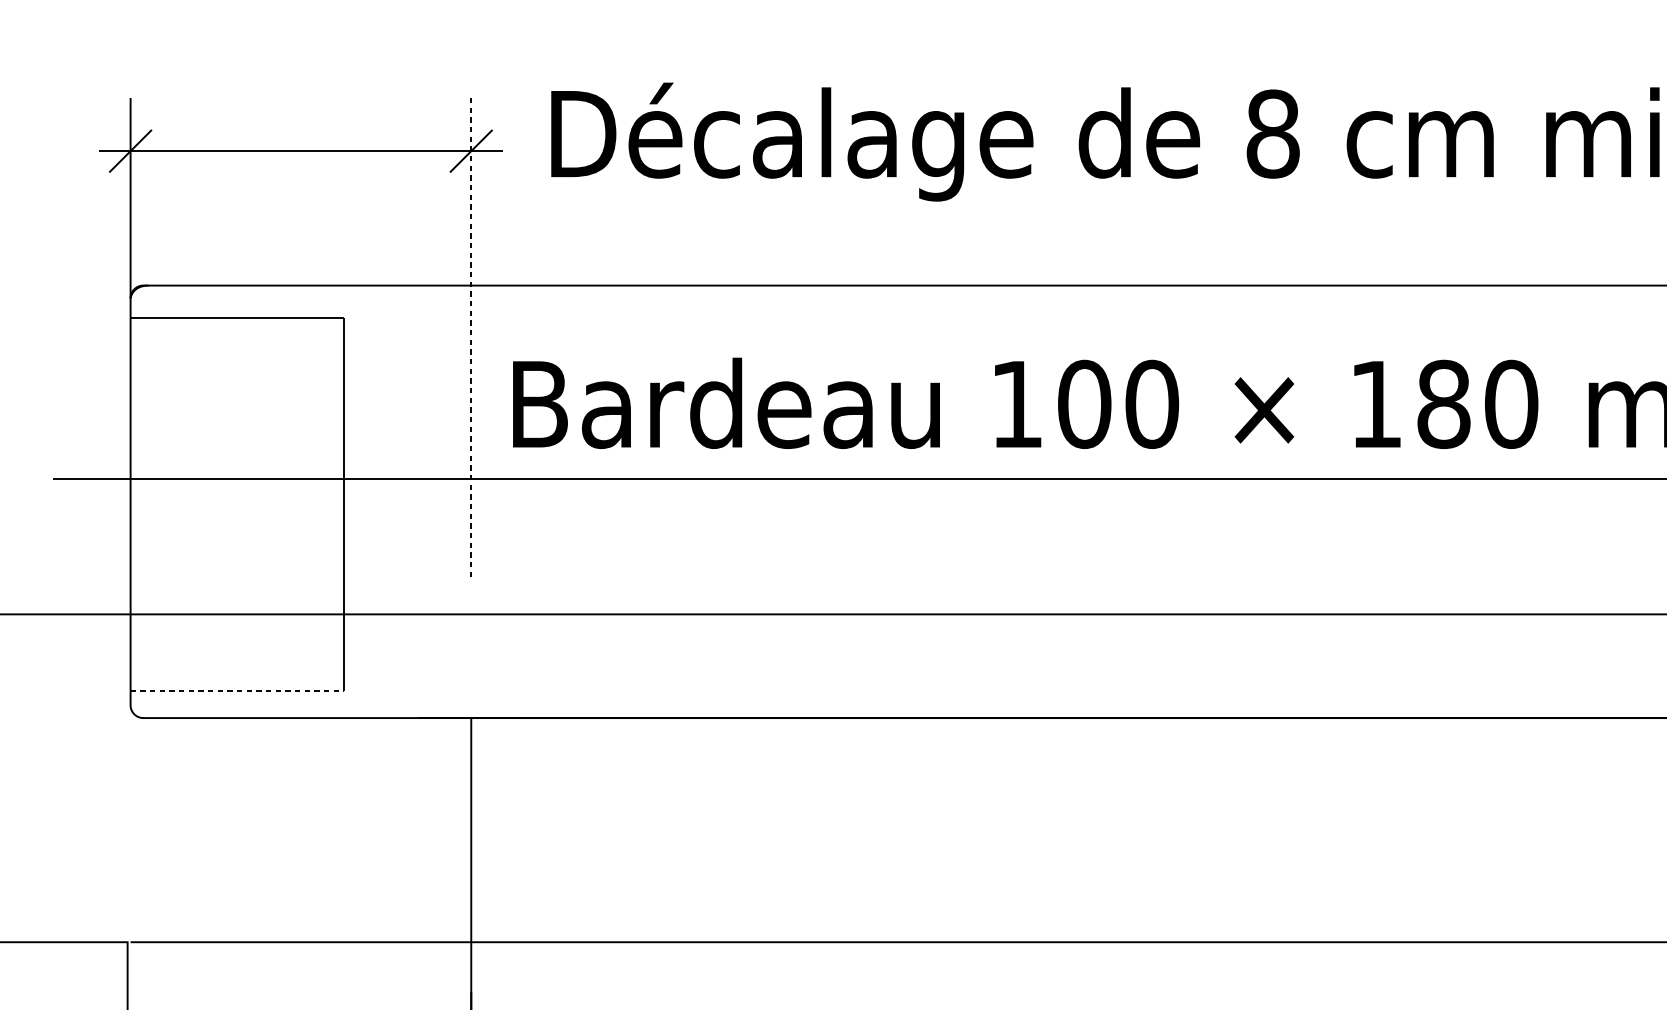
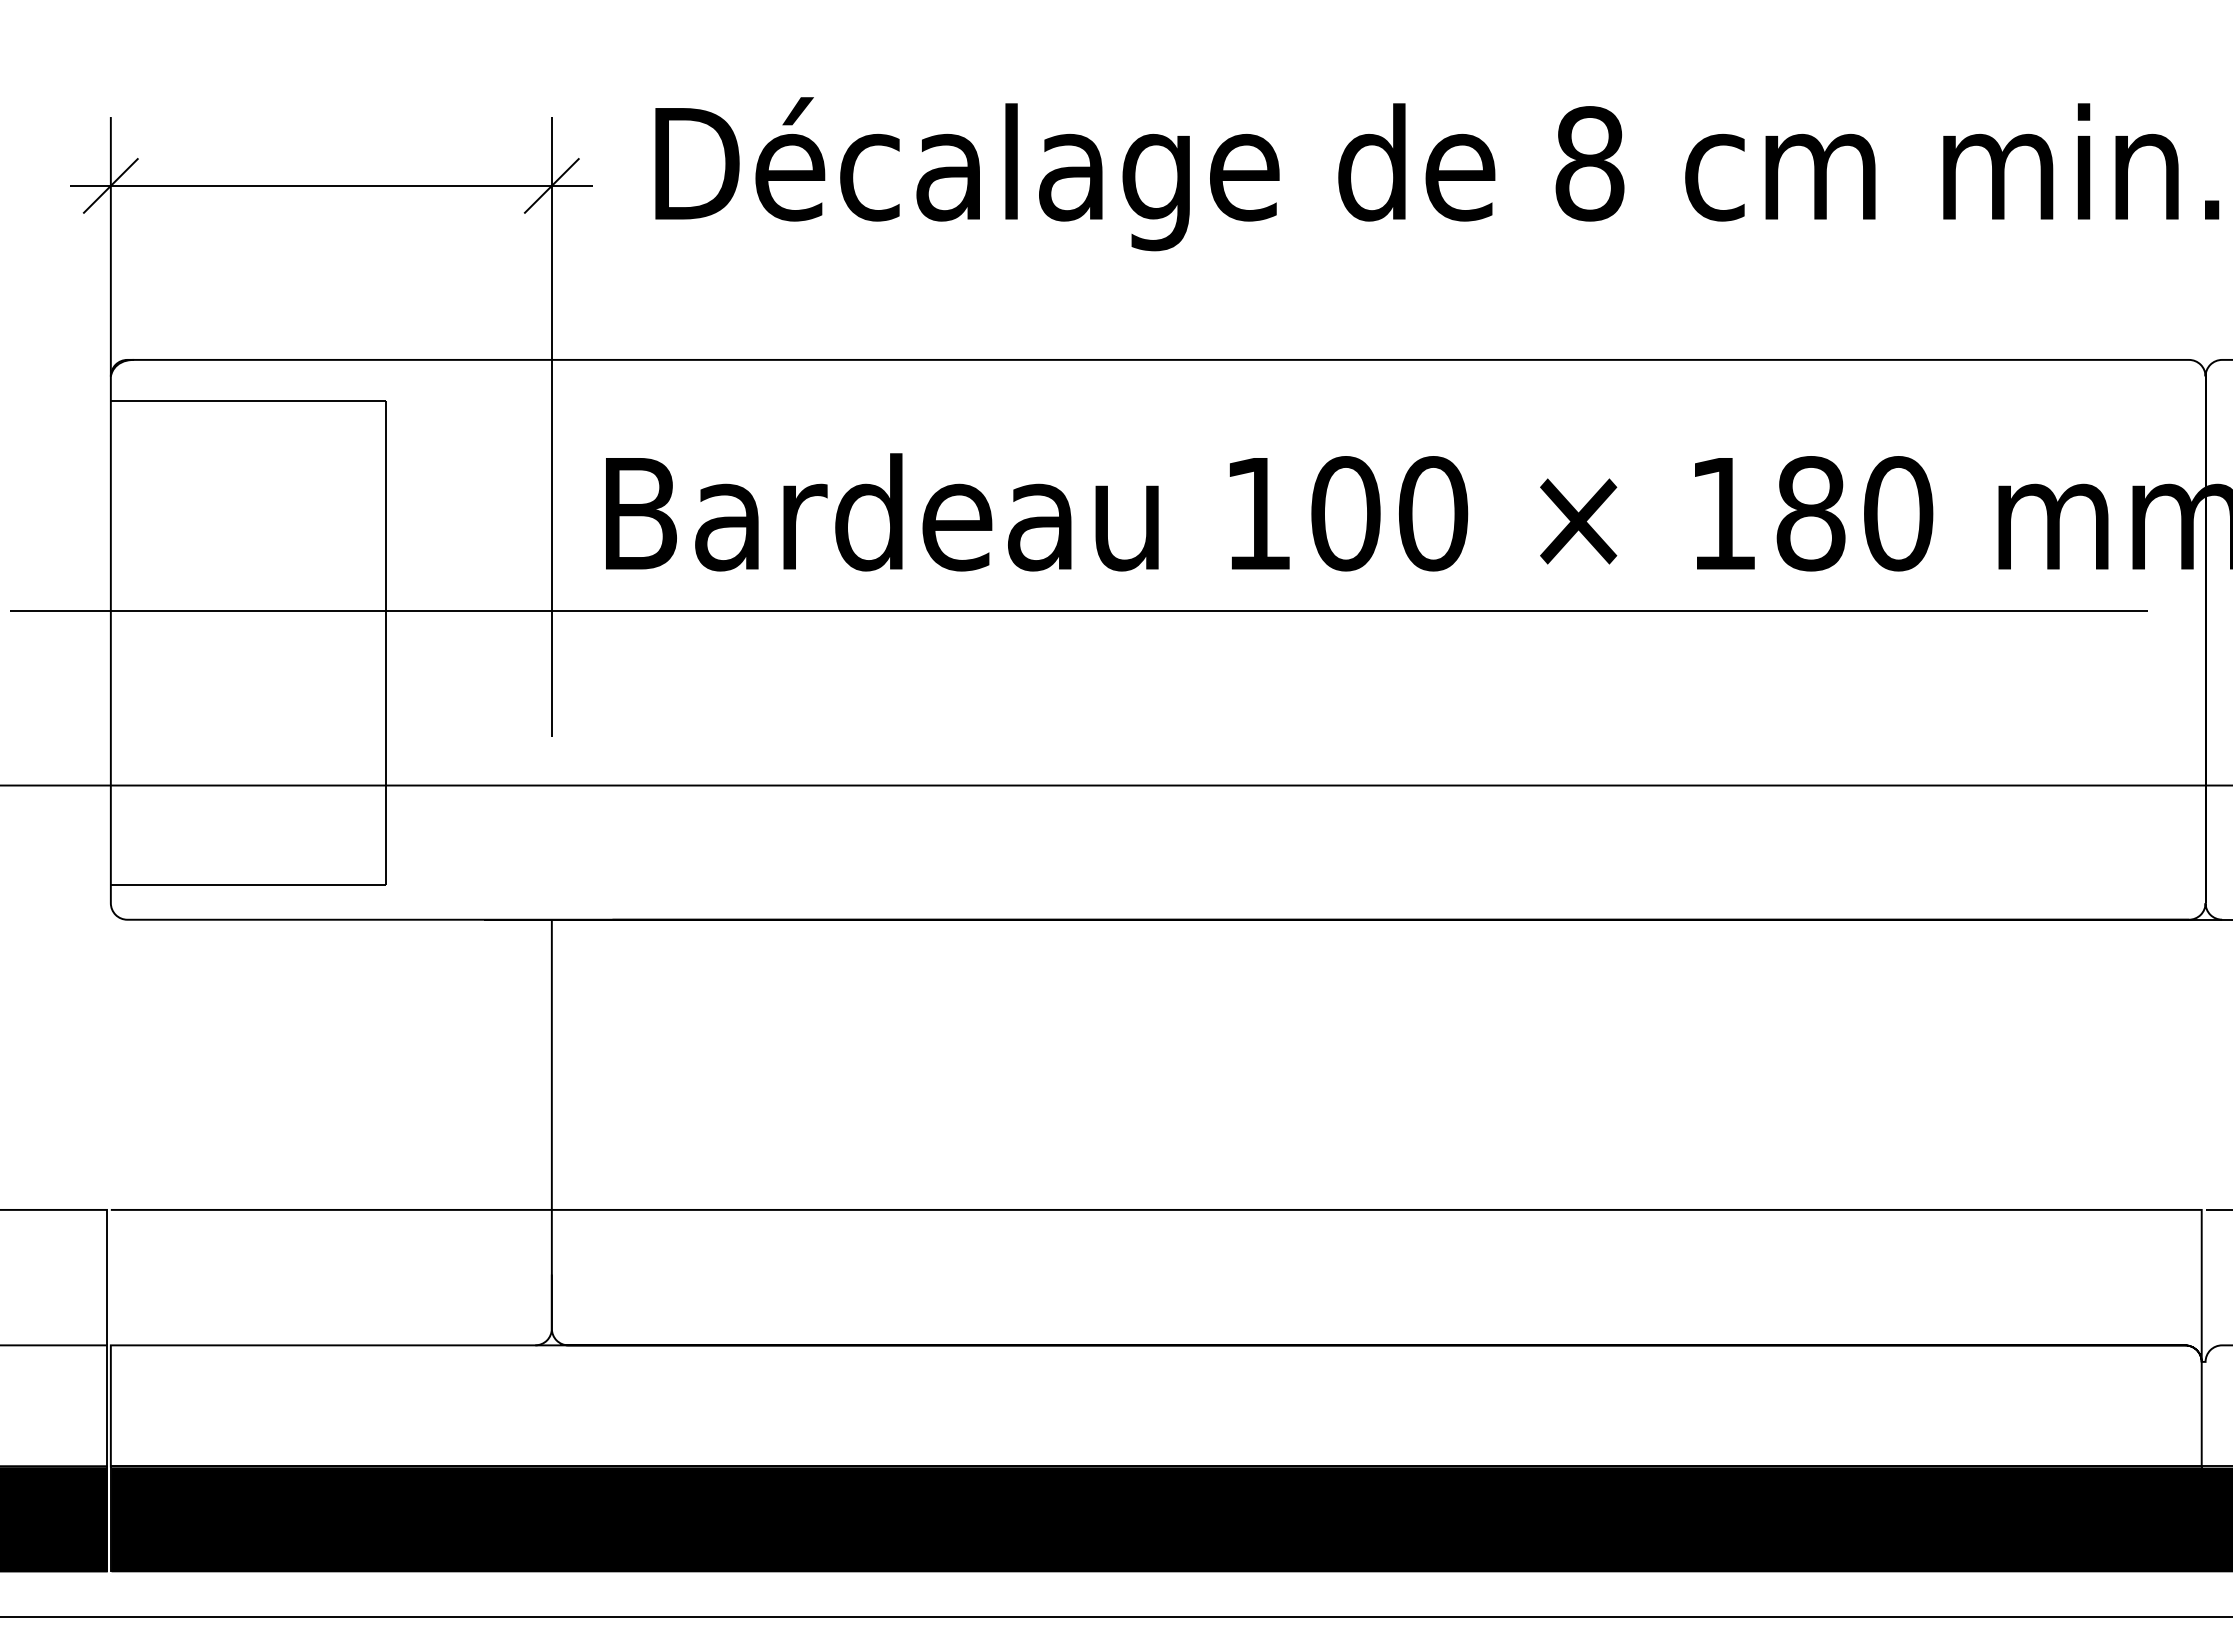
line: (470, 337) -> (551, 426), dashed -> solid
line: (236, 690) -> (248, 884), dashed -> solid

